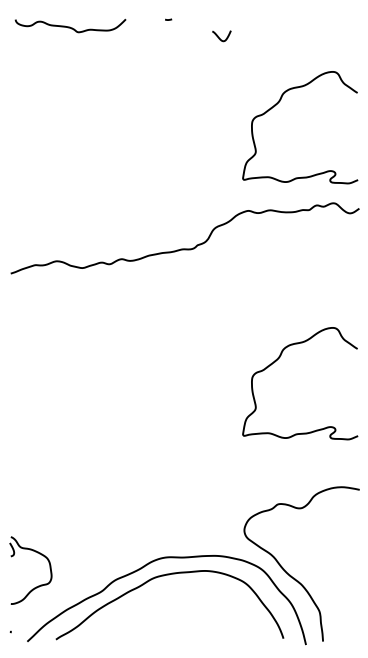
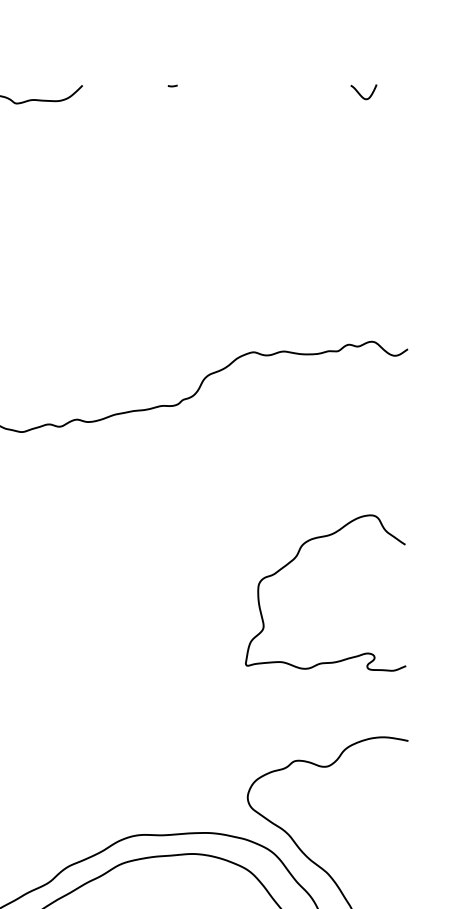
curve: (168, 19) -> (172, 85), moved
curve: (219, 37) -> (360, 94), moved
curve: (277, 104) -> (293, 204), removed

